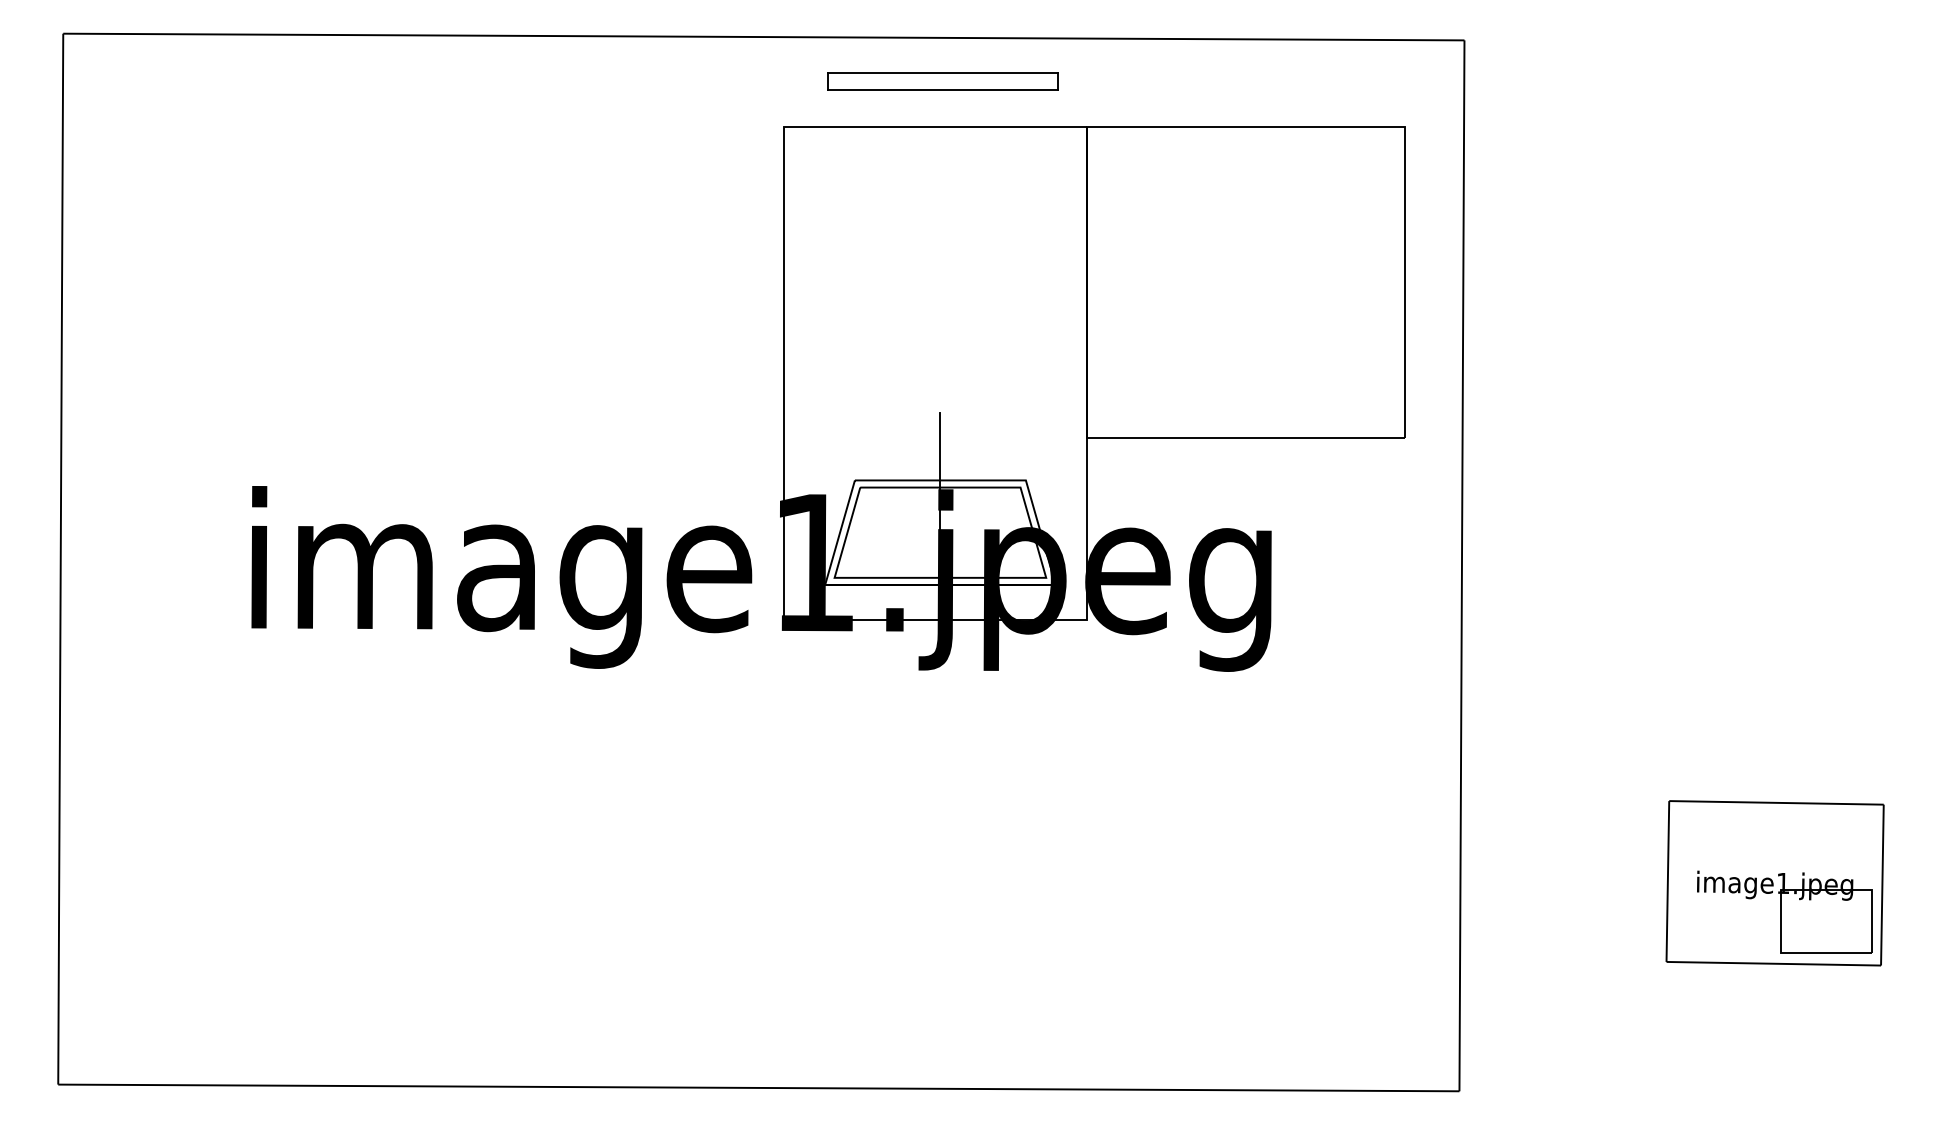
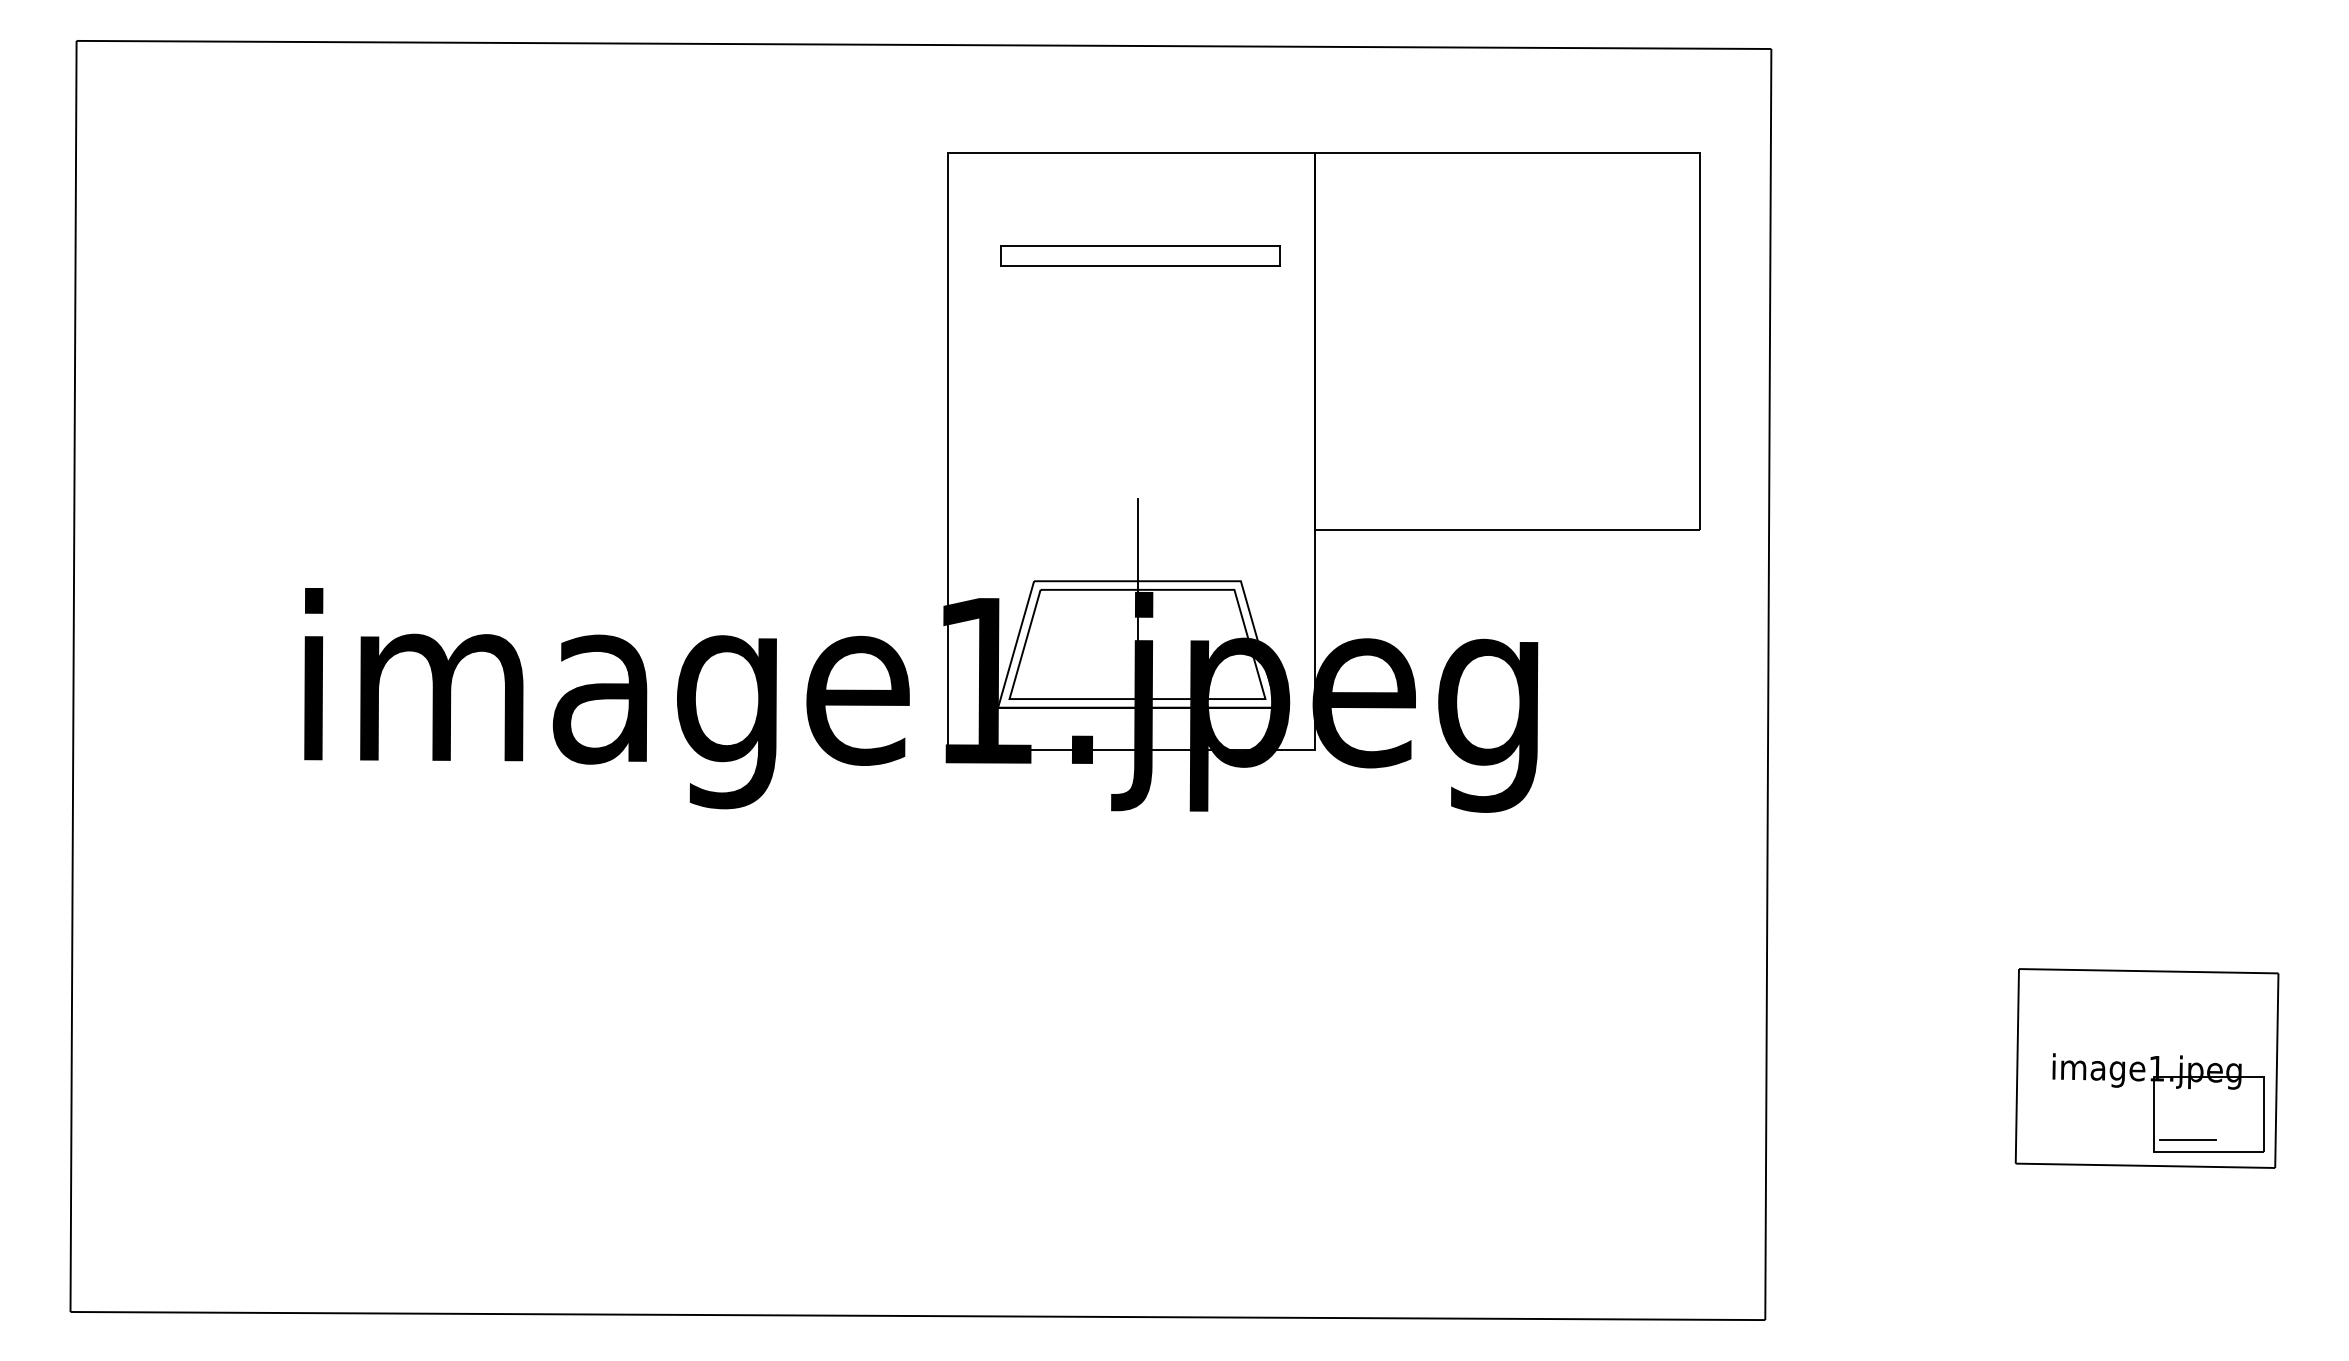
part: (942, 81) -> (1140, 255), moved
line: (1808, 942) -> (2187, 1140), added

